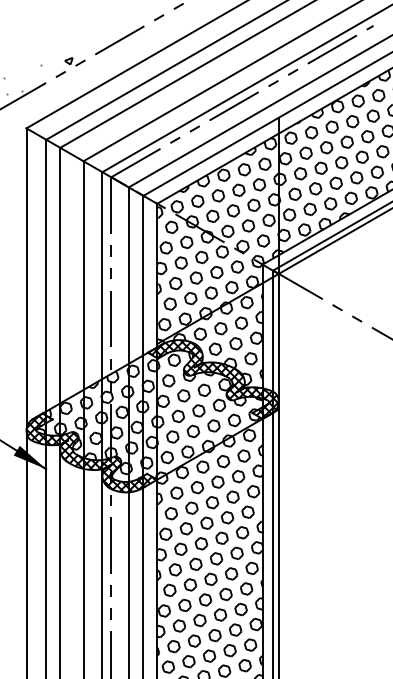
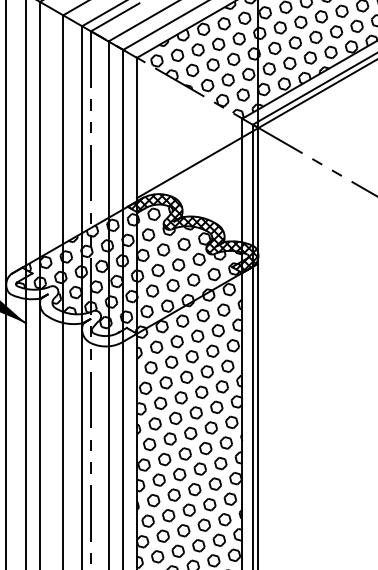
hatch: (209, 295) -> (189, 149), removed
hatch: (90, 453) -> (70, 307), removed

